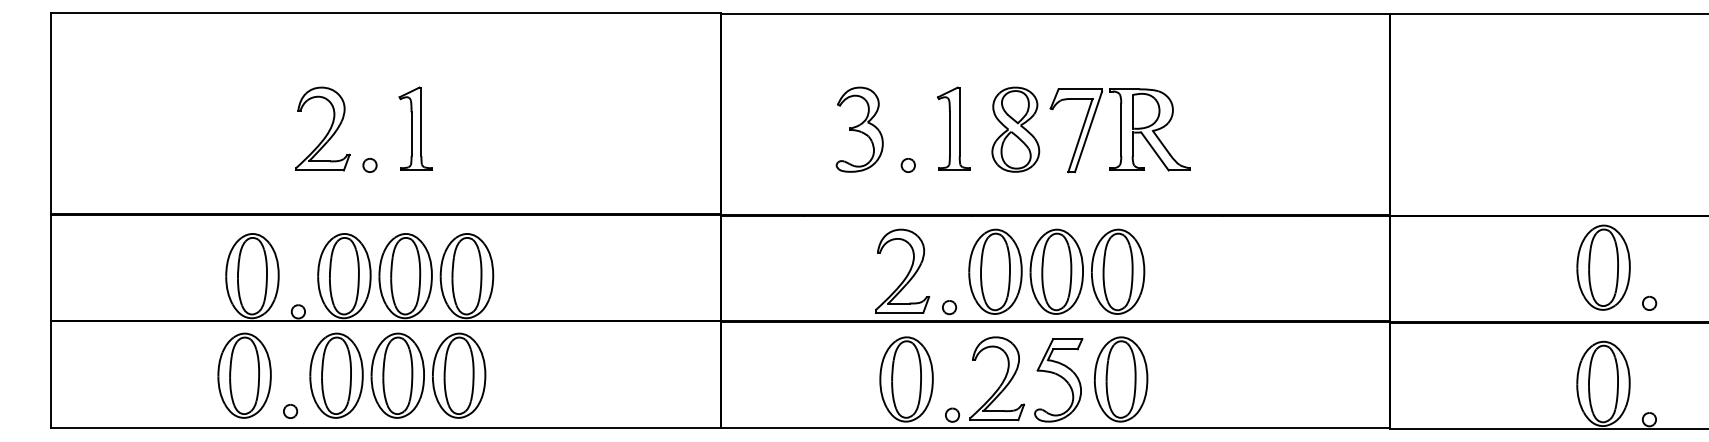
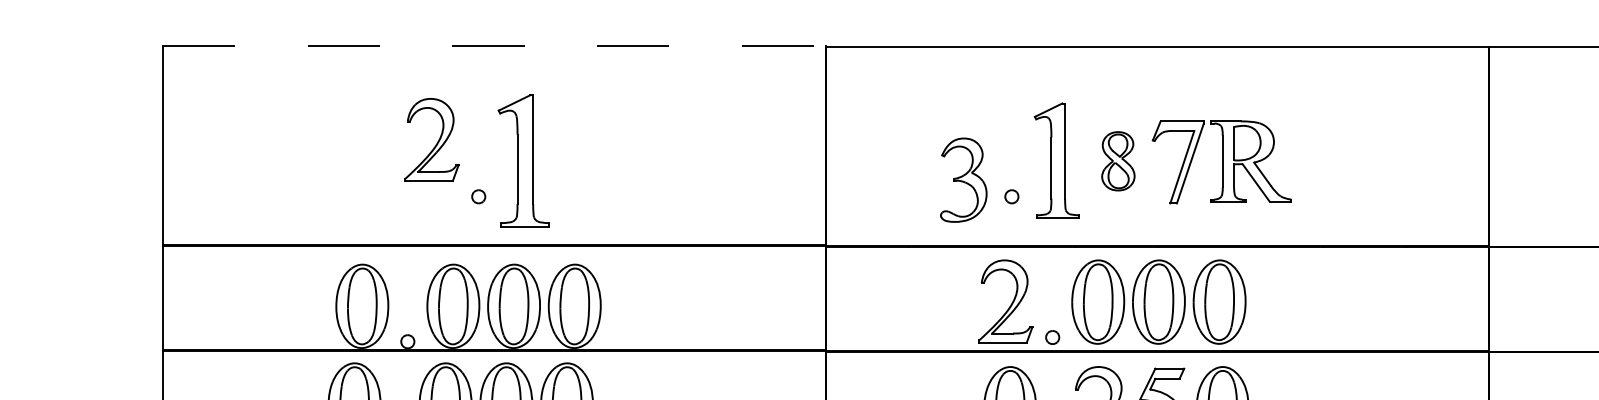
line: (386, 13) -> (495, 46), solid -> dashed
part: (415, 128) -> (523, 160), size x1.6
part: (953, 128) -> (1056, 160), size x1.4
part: (859, 129) -> (963, 179), moved
part: (1015, 129) -> (1118, 161), size x0.7
part: (328, 130) -> (437, 141), moved

